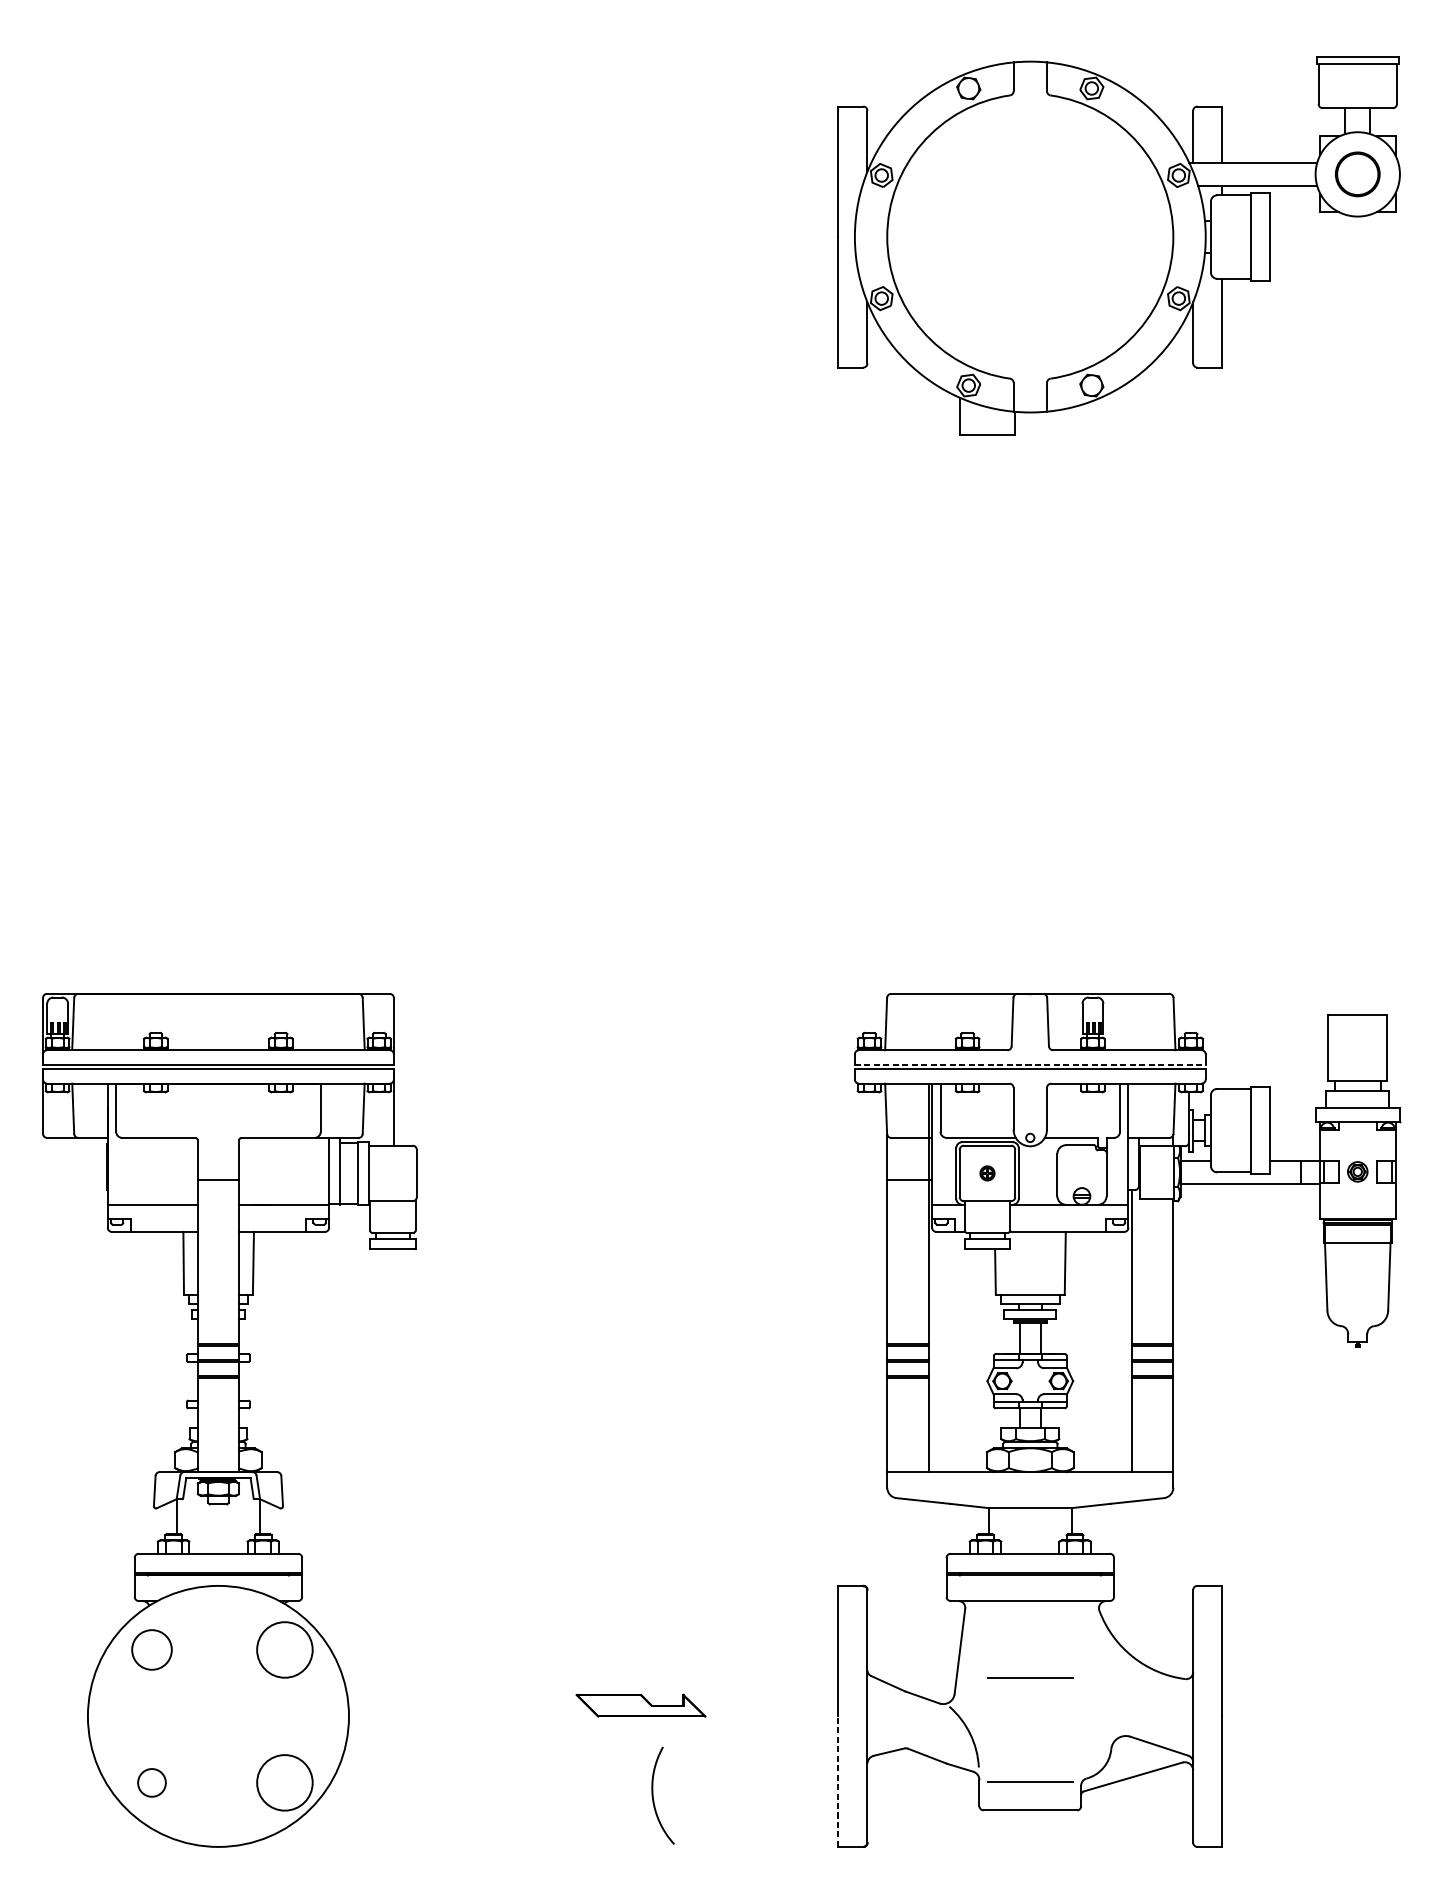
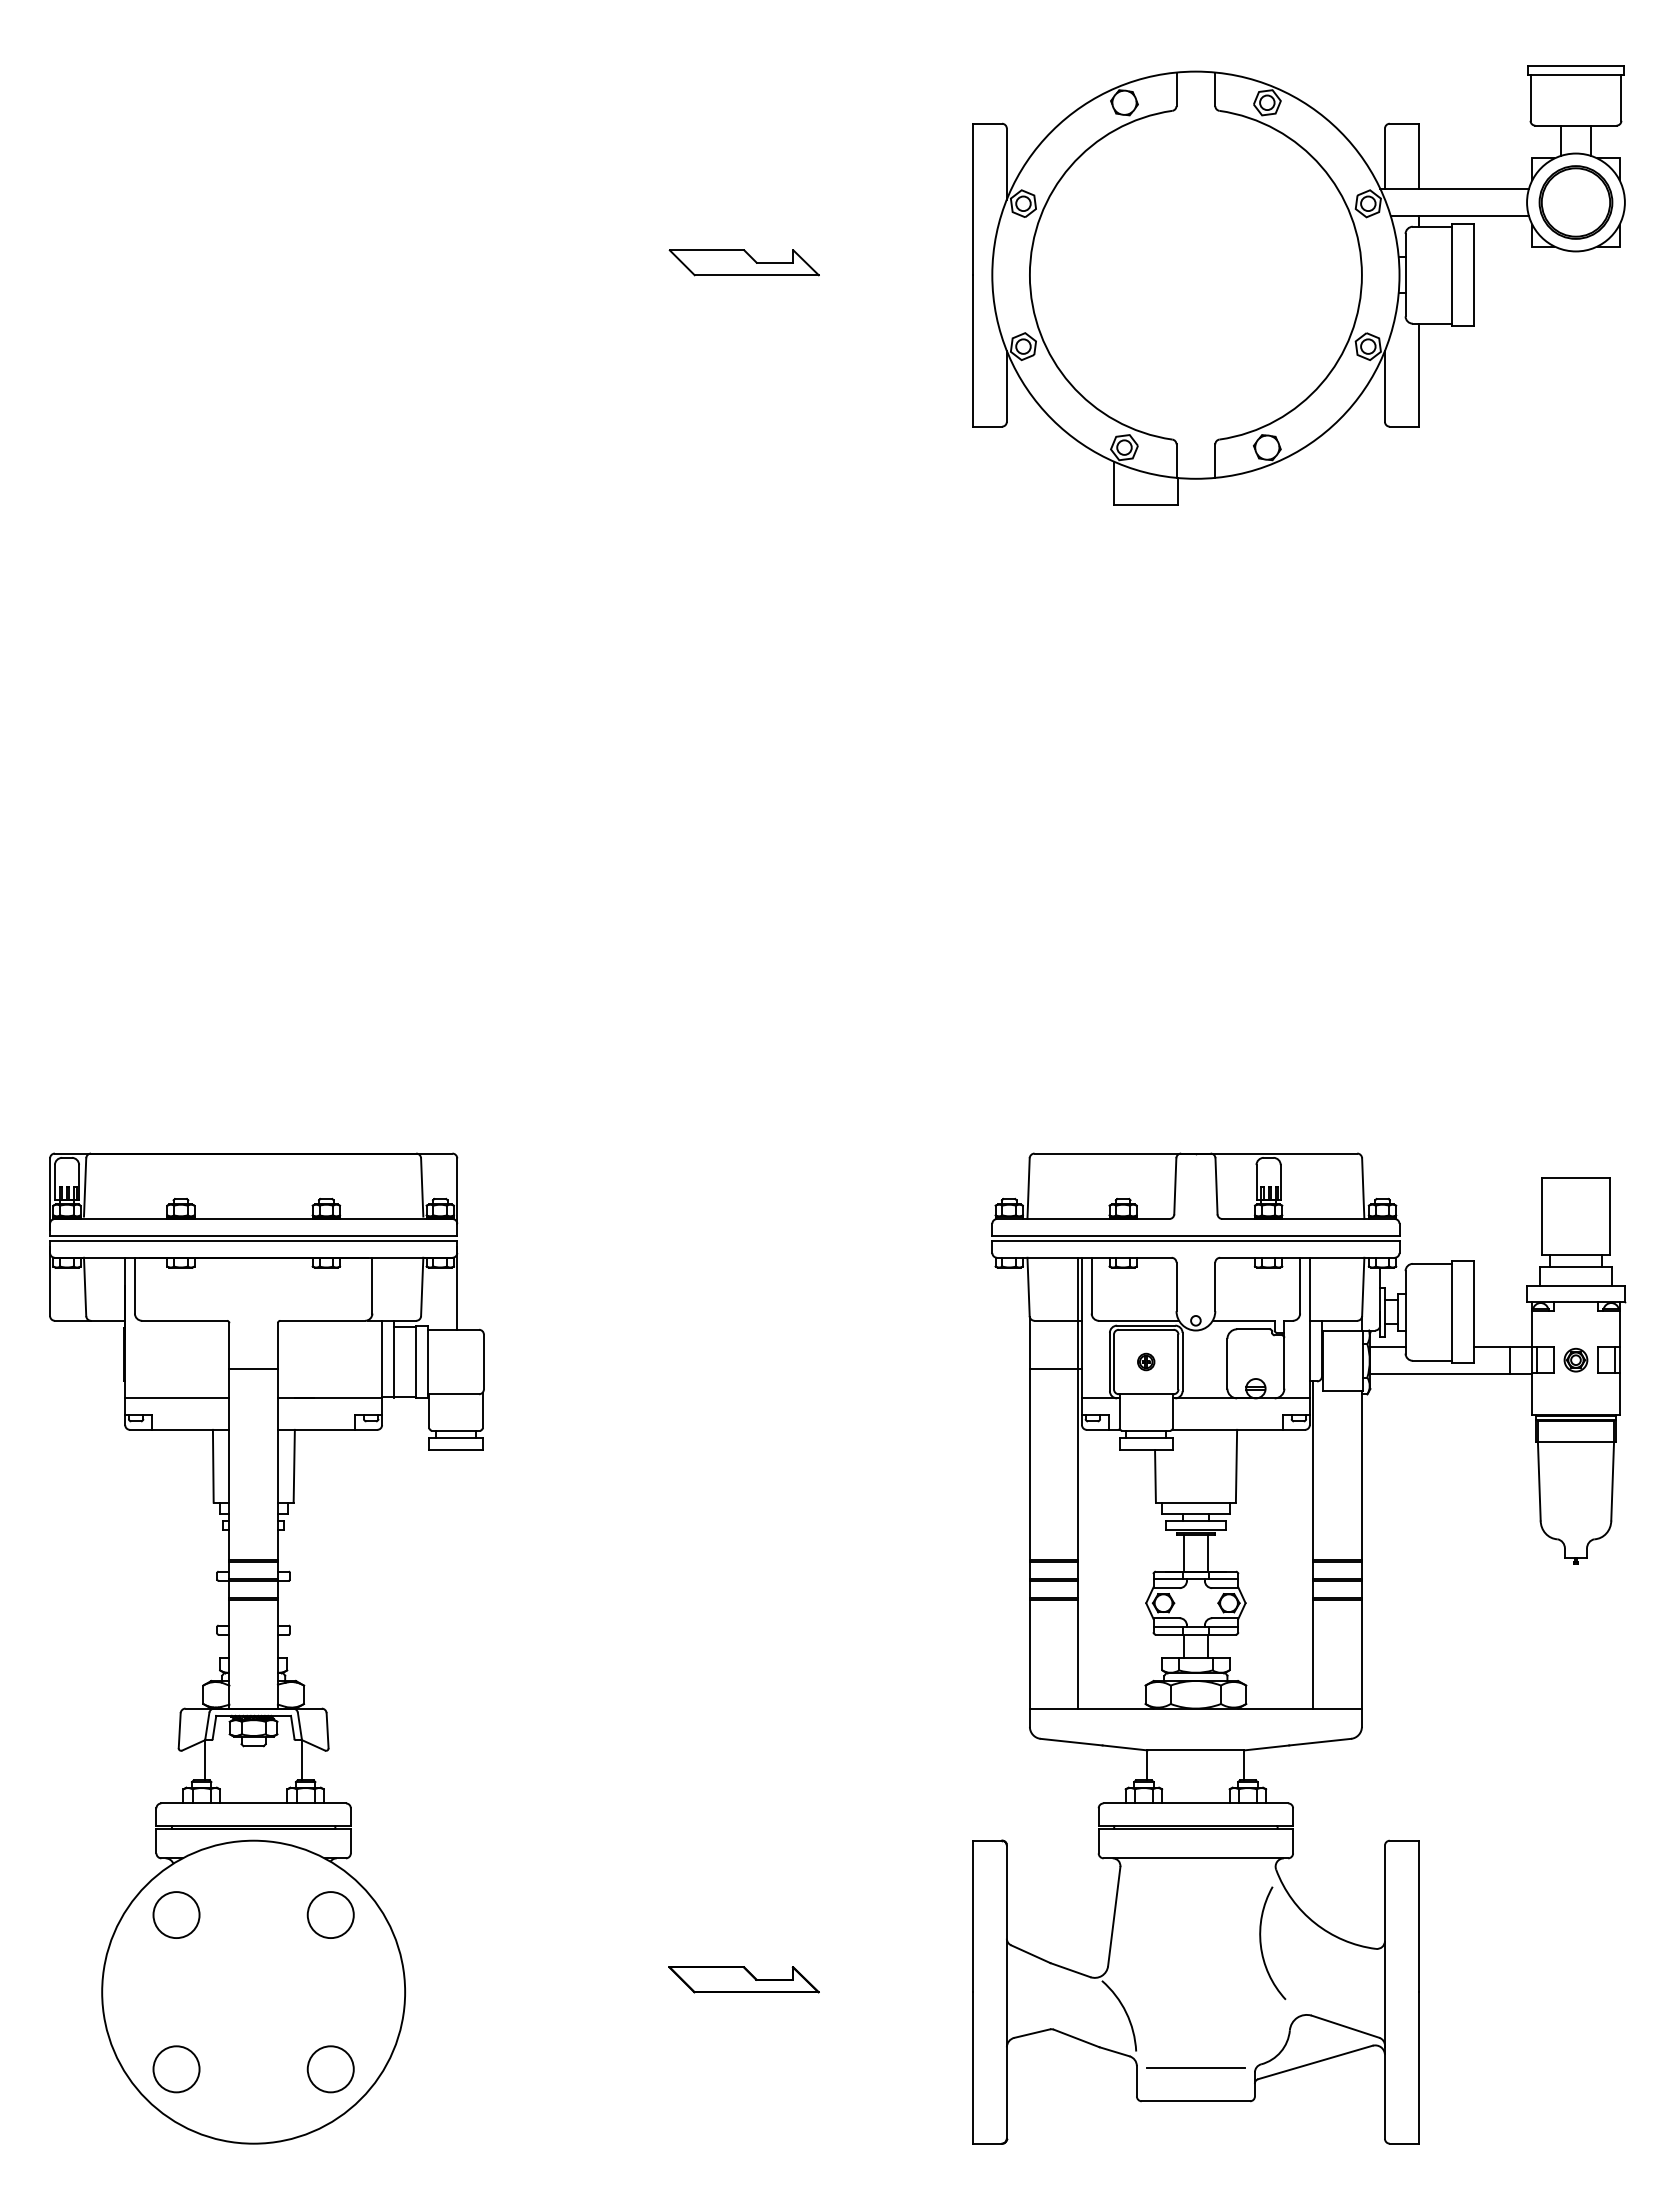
part: (1357, 174) -> (1575, 202), size x1.43
part: (640, 226) -> (743, 262), added
line: (1029, 1064) -> (1195, 1235), dashed -> solid
circle: (284, 1650) -> (330, 1915), size x0.71
line: (1029, 1677) -> (1195, 1946), removed
line: (837, 1781) -> (972, 2067), dashed -> solid
circle: (151, 1783) -> (176, 2069), size x1.43
circle: (284, 1783) -> (330, 2069), size x0.71
arc: (653, 1795) -> (1261, 1942), moved

